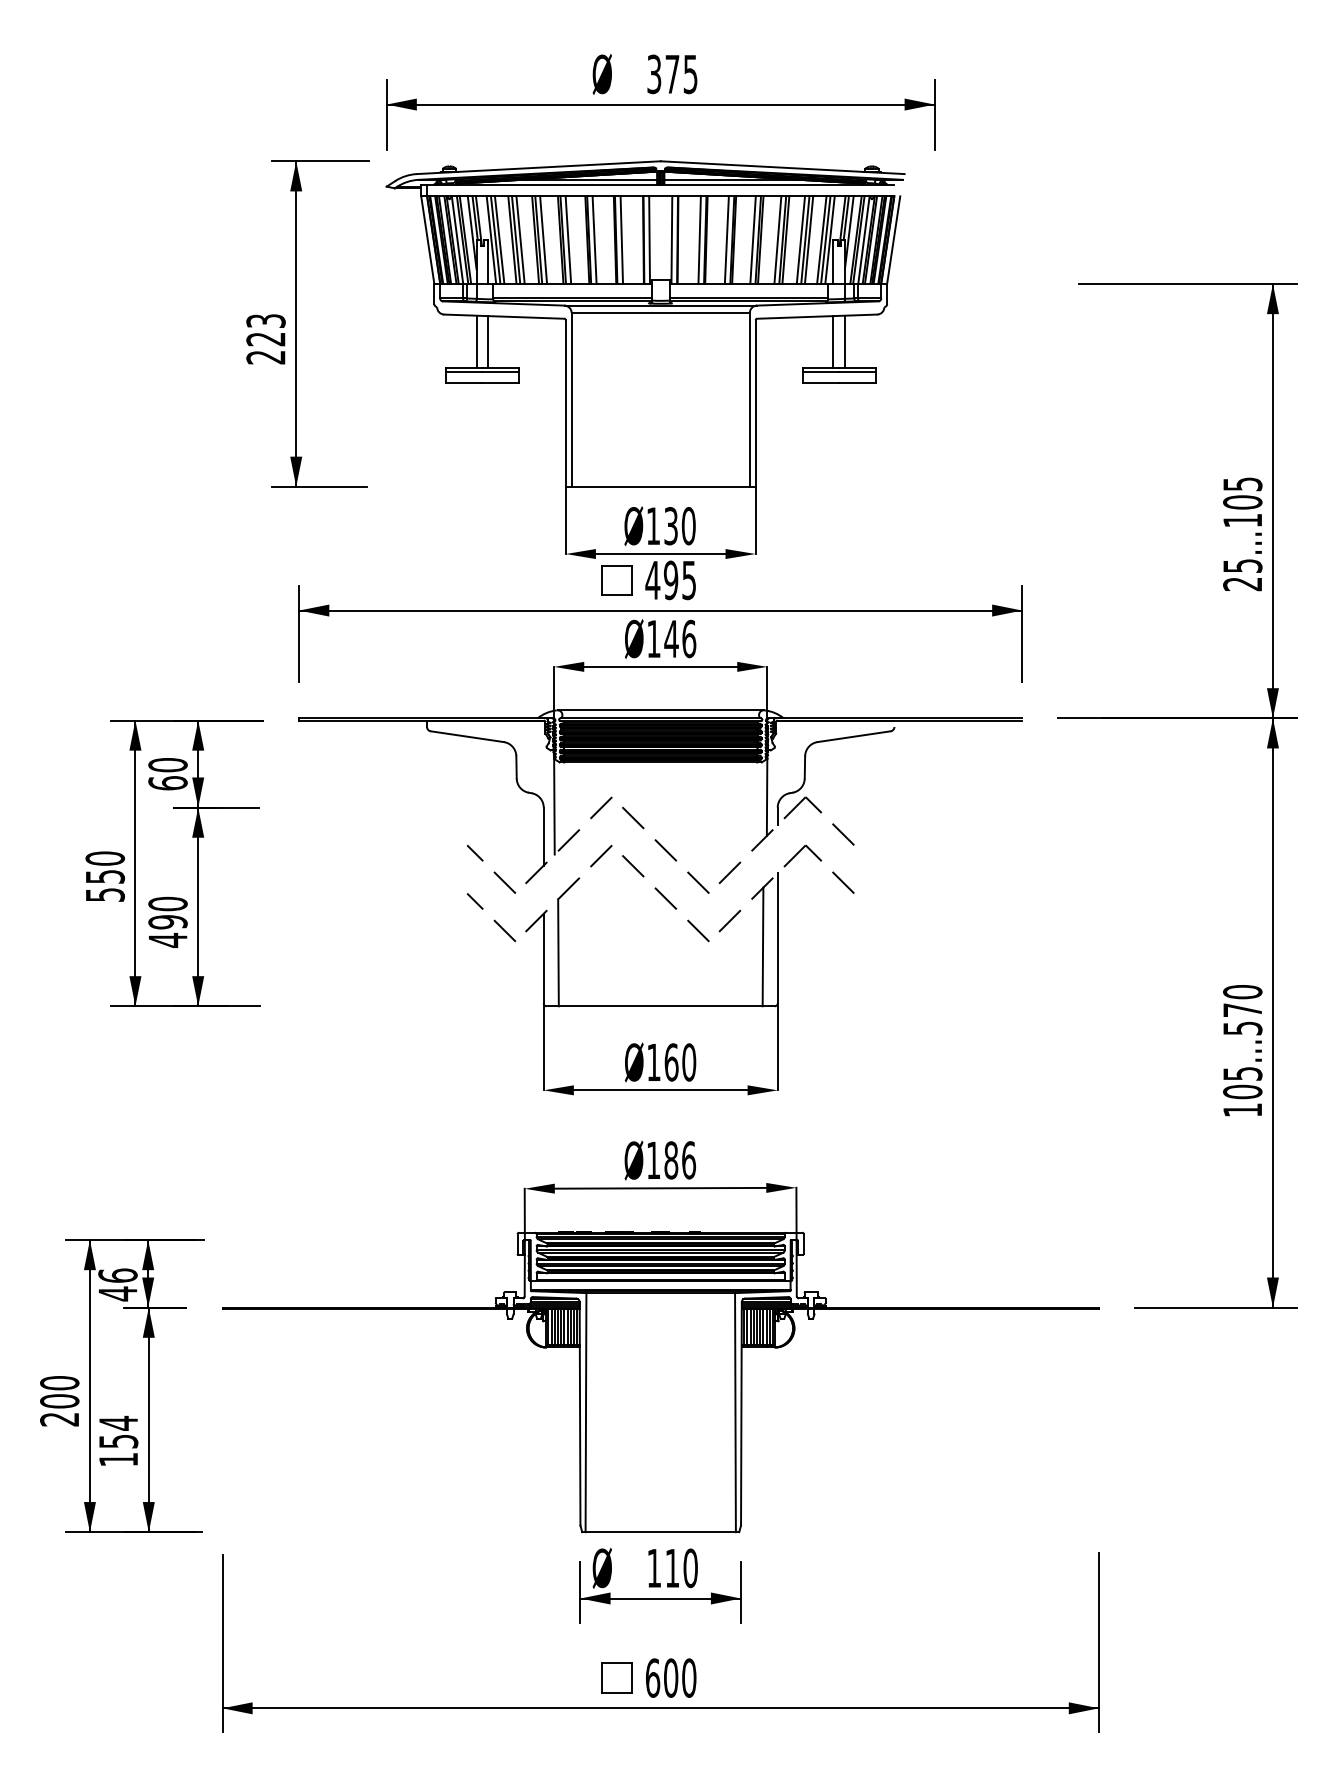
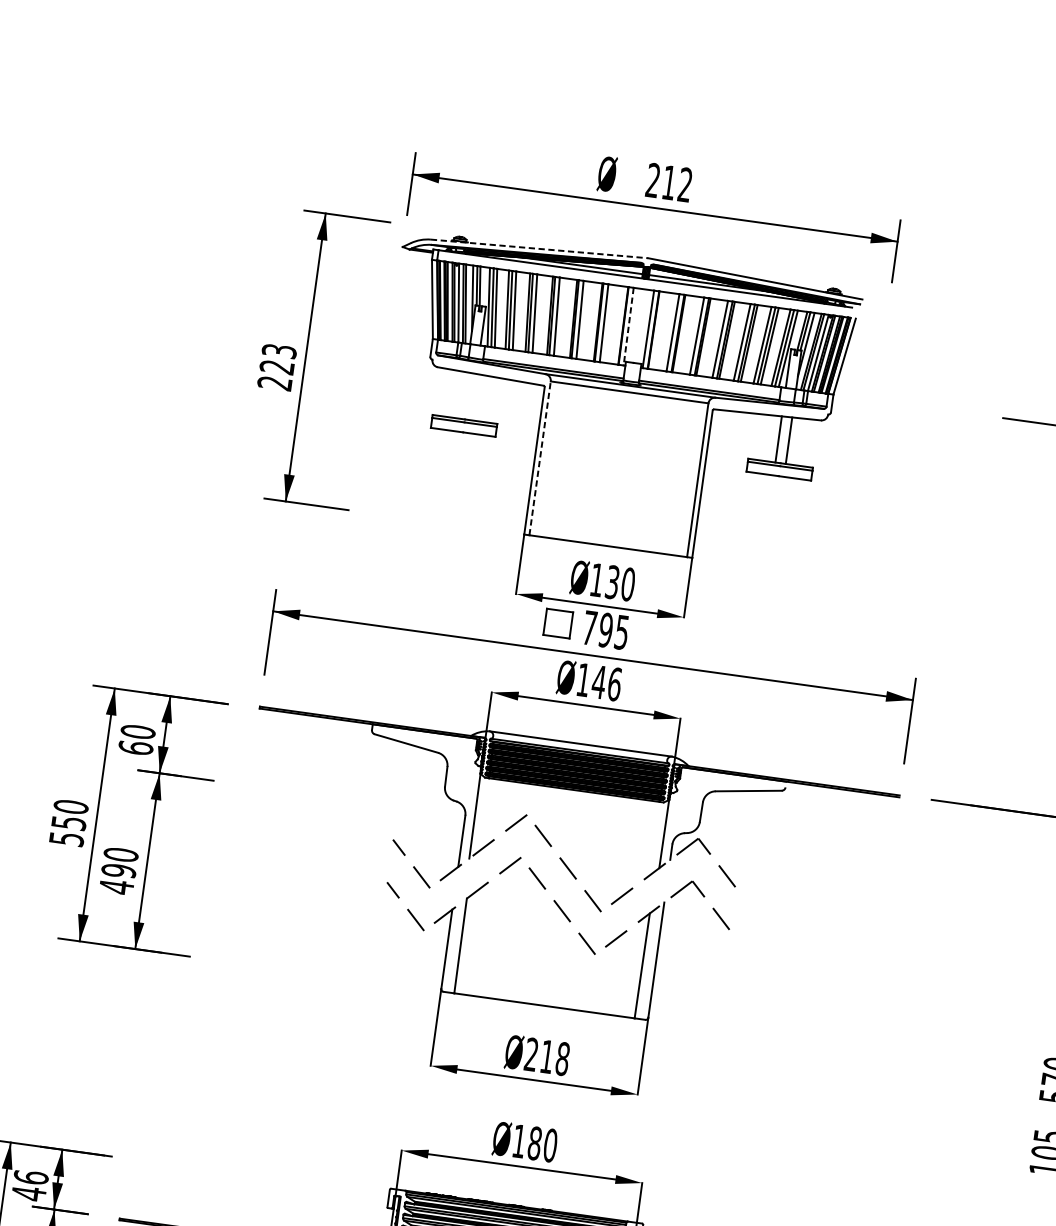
text: (672, 74) -> (669, 182), 375 -> 212
line: (539, 167) -> (540, 248), solid -> dashed
line: (649, 240) -> (628, 326), solid -> dashed
line: (476, 341) -> (463, 395), removed
line: (488, 342) -> (473, 397), removed
line: (571, 399) -> (540, 458), solid -> dashed
text: (652, 580) -> (589, 628), 495 -> 795
text: (671, 1062) -> (547, 1056), Ø160 -> Ø218
text: (689, 1160) -> (551, 1145), Ø186 -> Ø180

